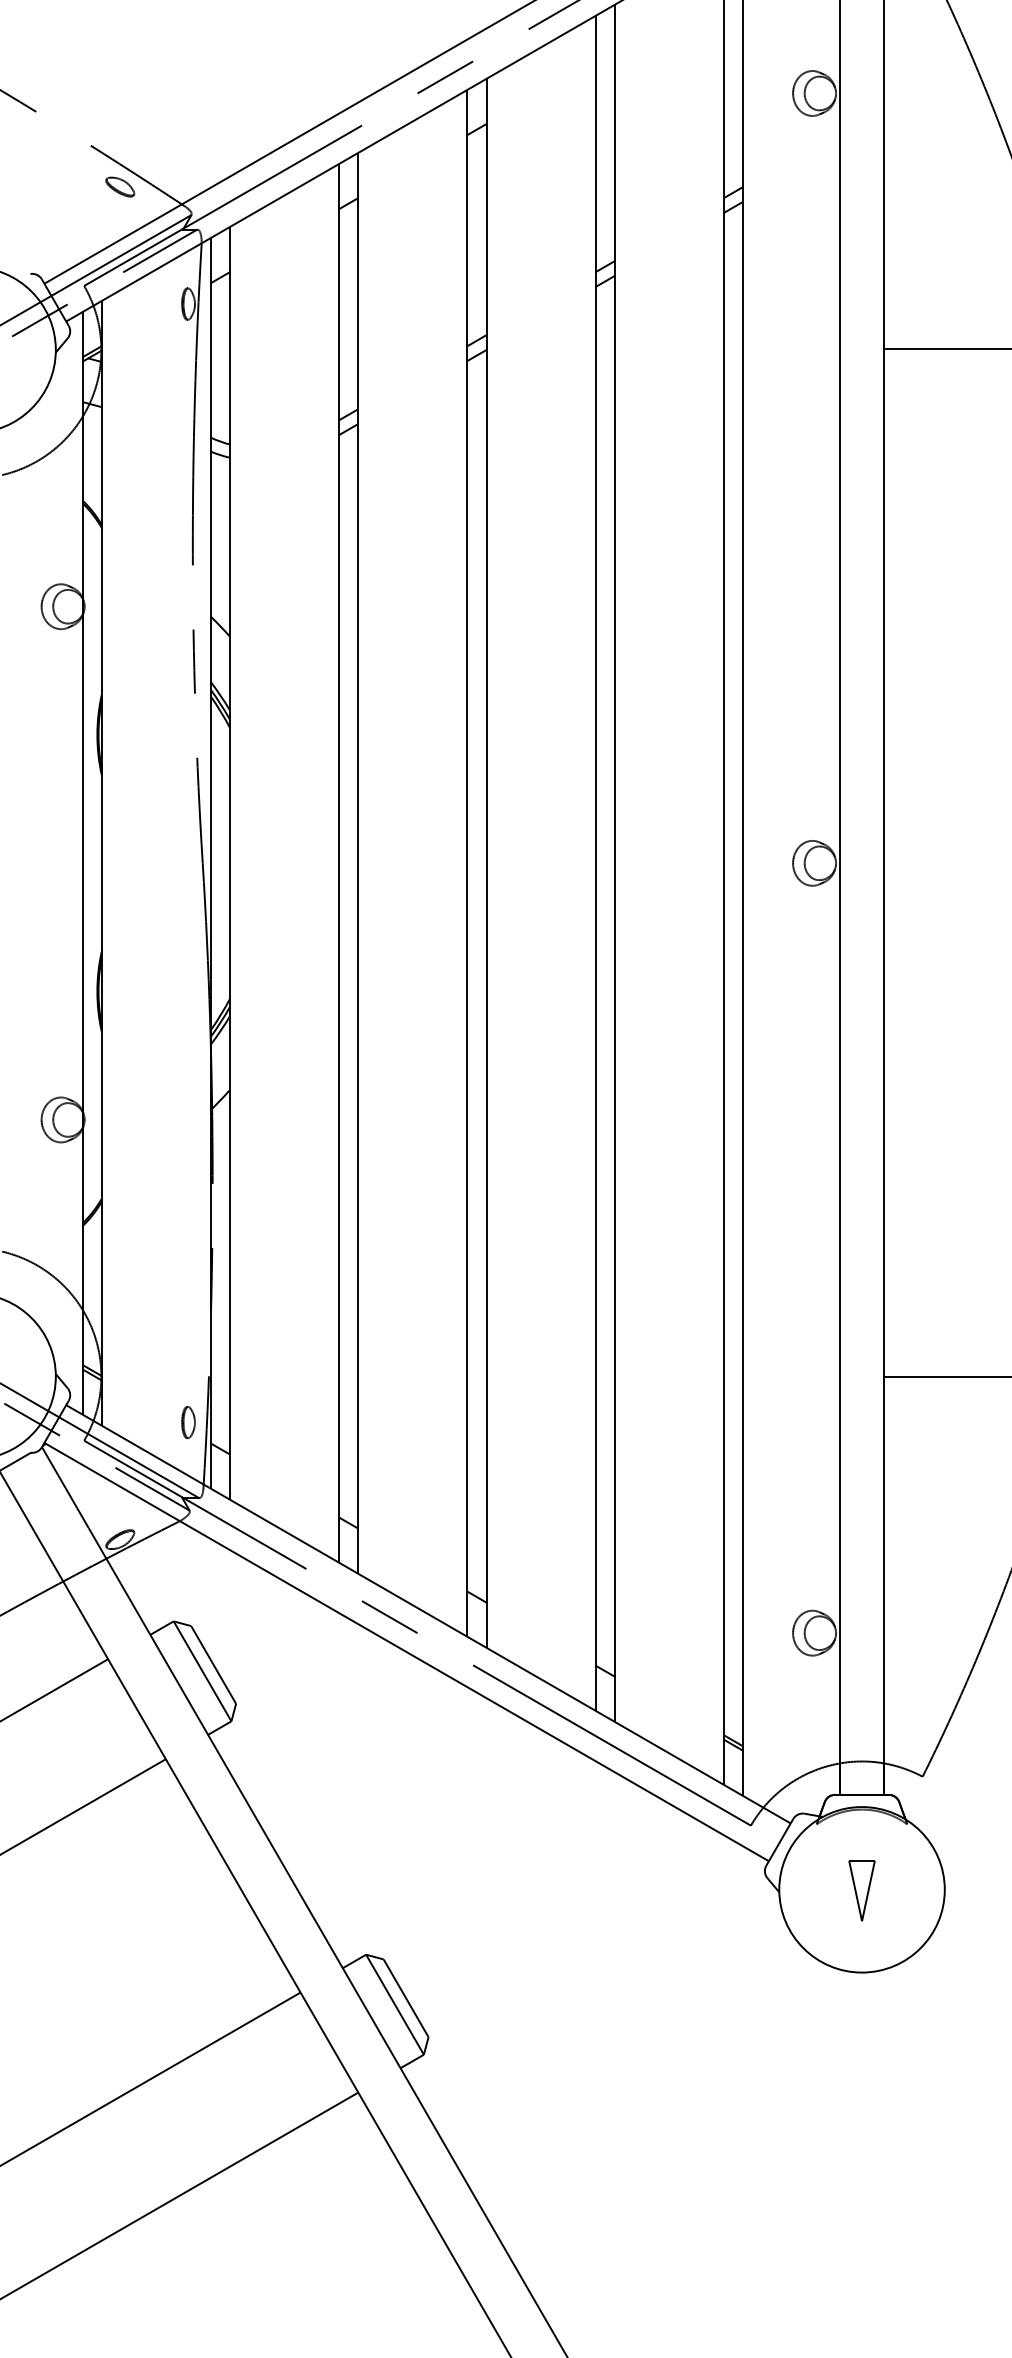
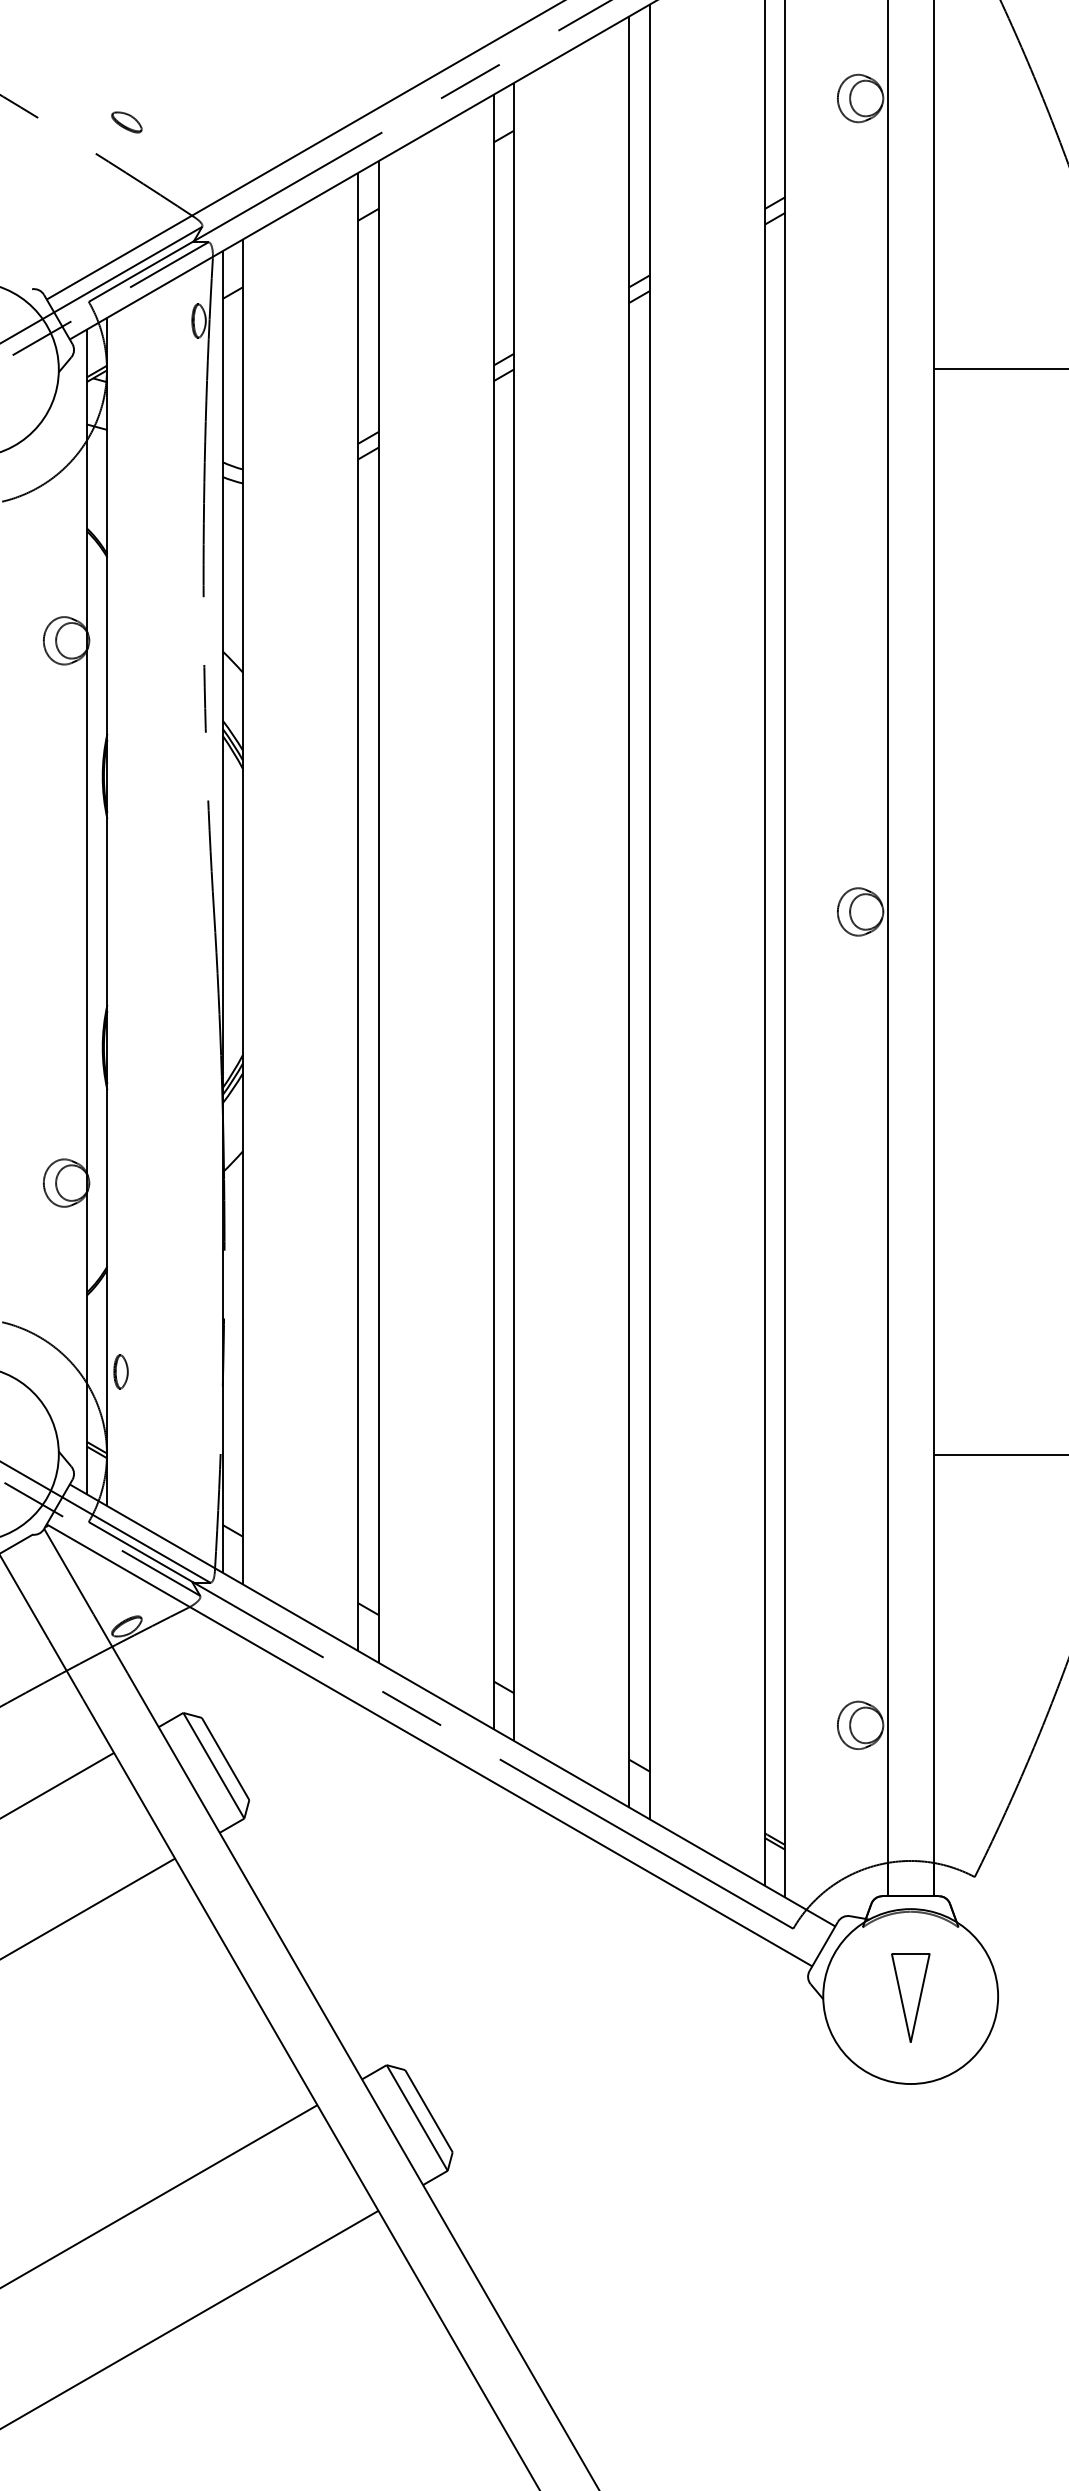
part: (119, 187) -> (126, 122), moved
part: (188, 1422) -> (120, 1371), moved
part: (861, 1890) -> (910, 1997), size x1.4

